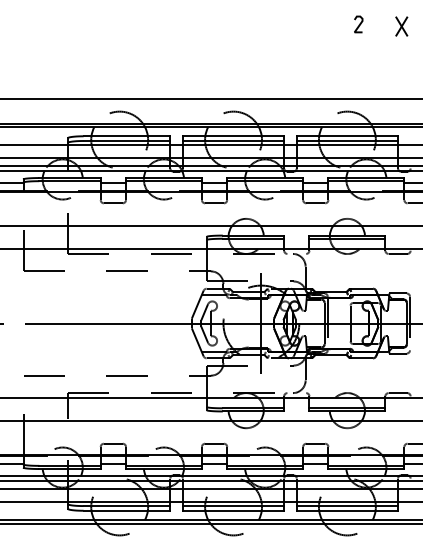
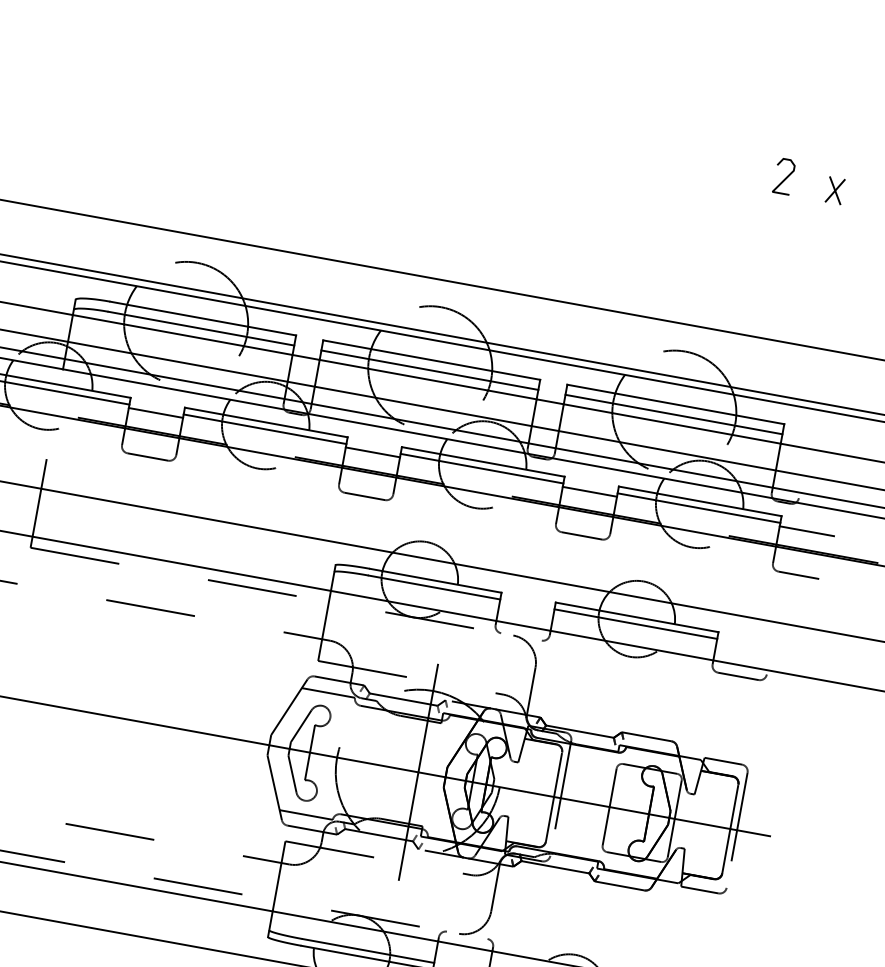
curve: (359, 24) -> (786, 176), moved
part: (401, 26) -> (834, 190), size x0.62

